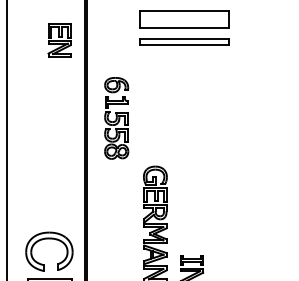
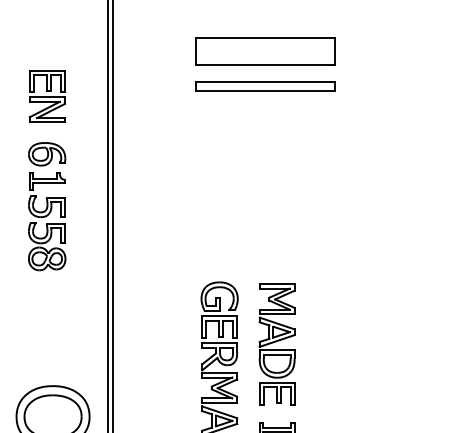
part: (59, 40) -> (46, 96), moved
part: (116, 118) -> (46, 206), moved
part: (191, 205) -> (276, 343), added

